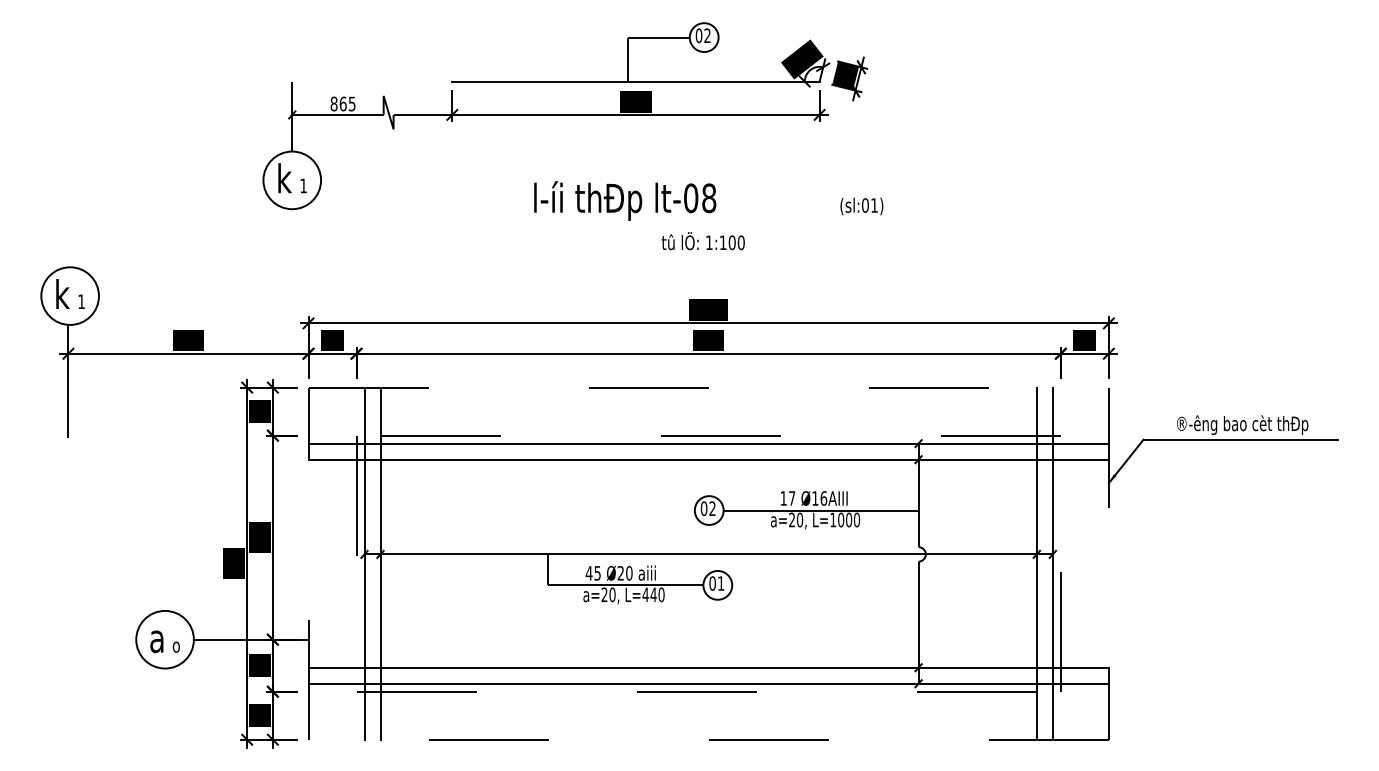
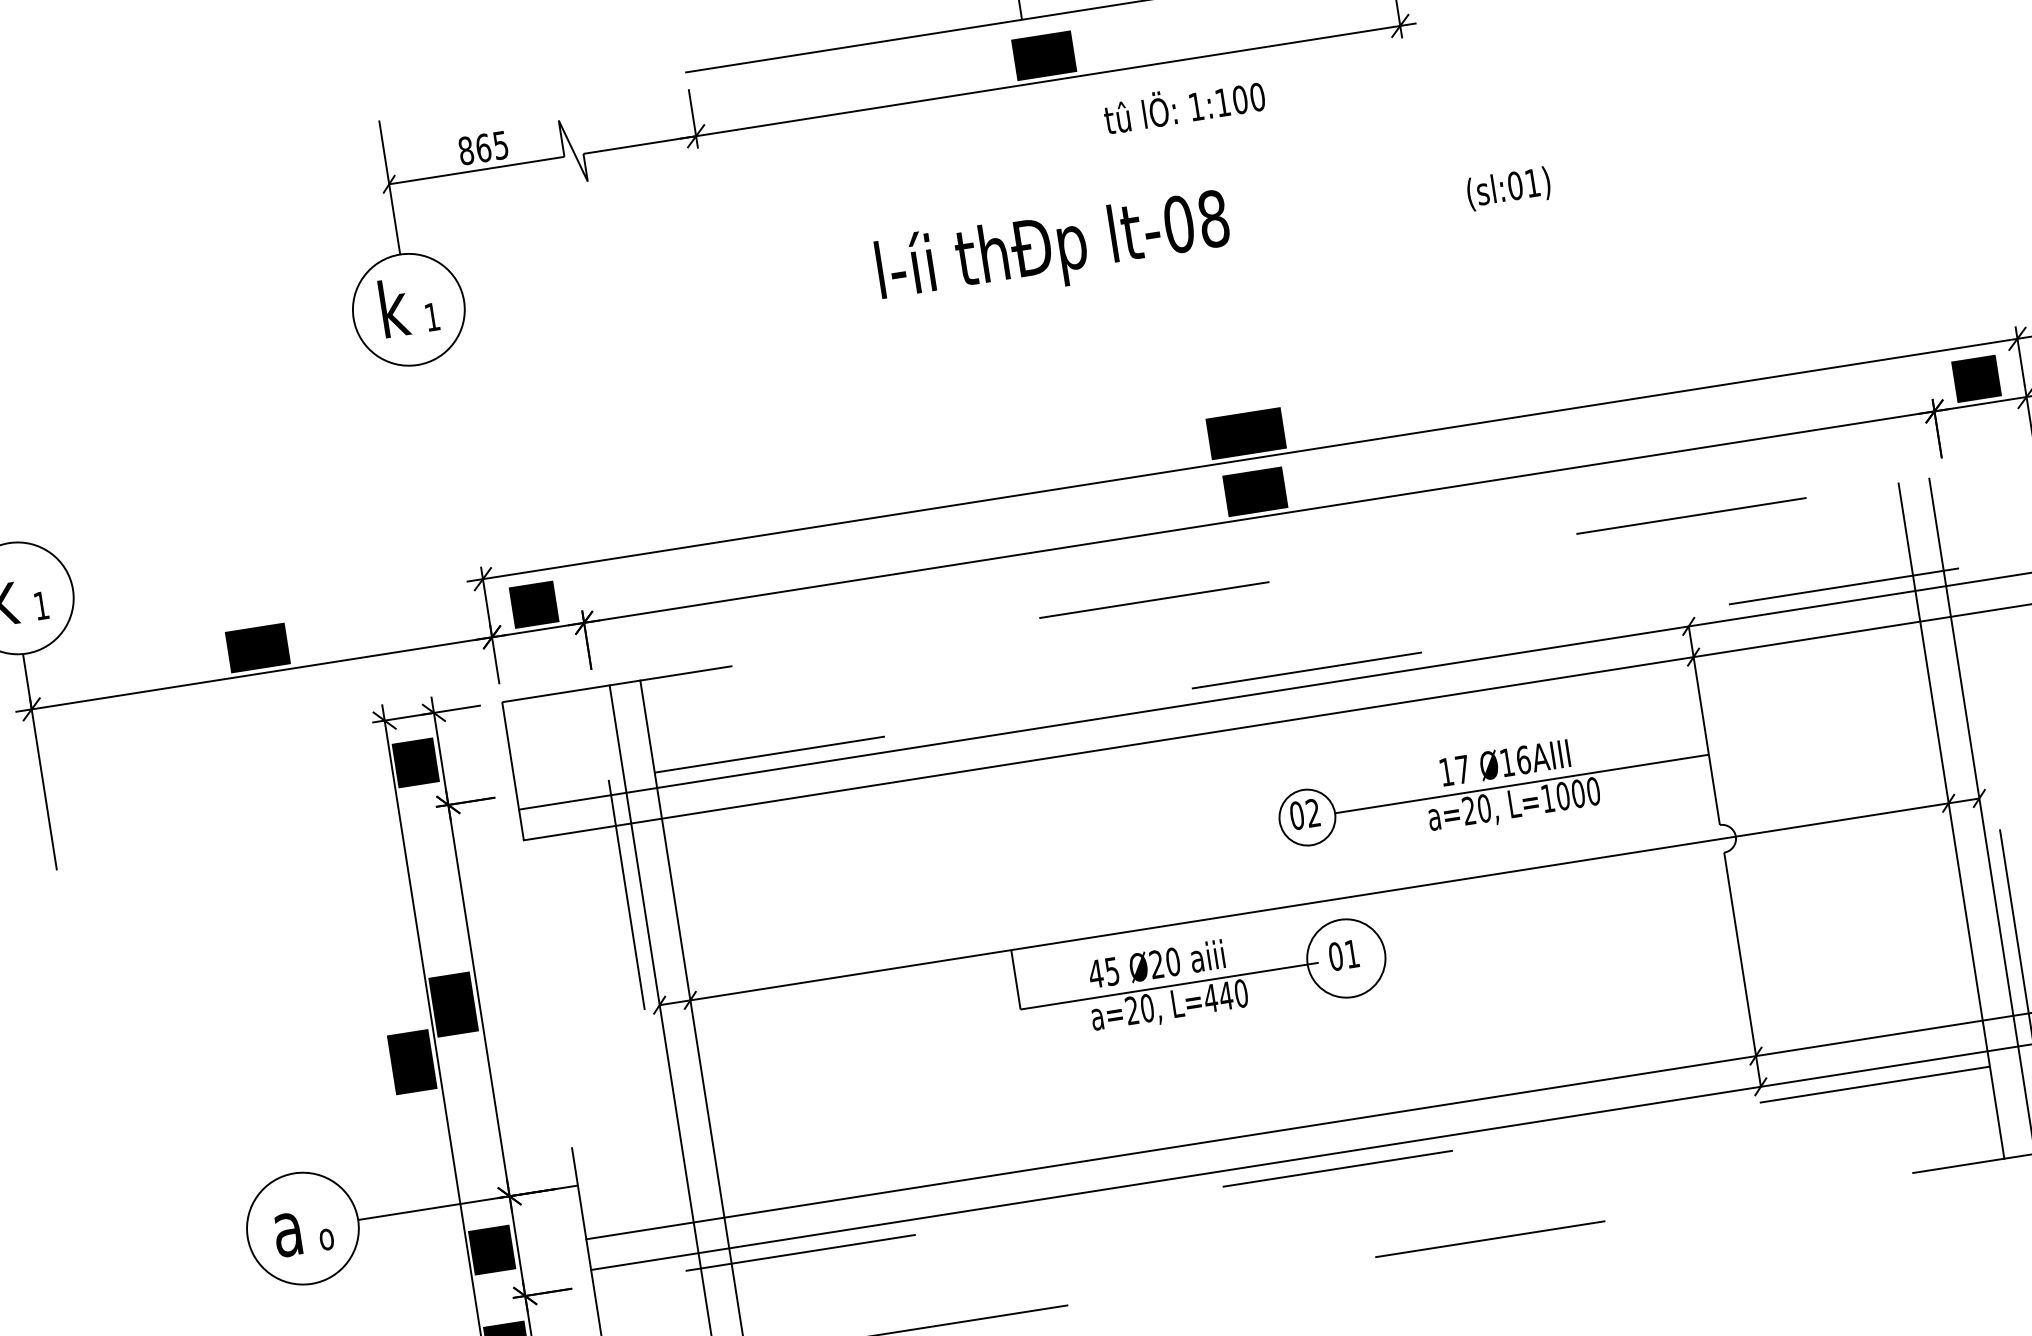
text: (702, 241) -> (1182, 106), moved
circle: (717, 584) -> (1345, 956), size x1.4

